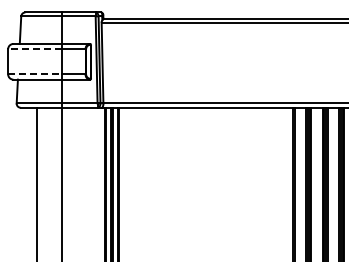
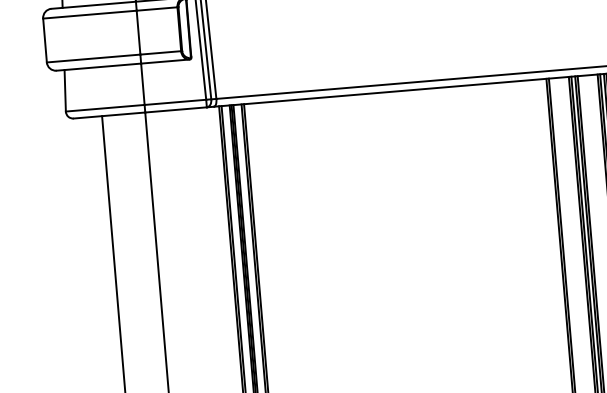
line: (35, 49) -> (90, 15), dashed -> solid
line: (35, 74) -> (94, 58), dashed -> solid

